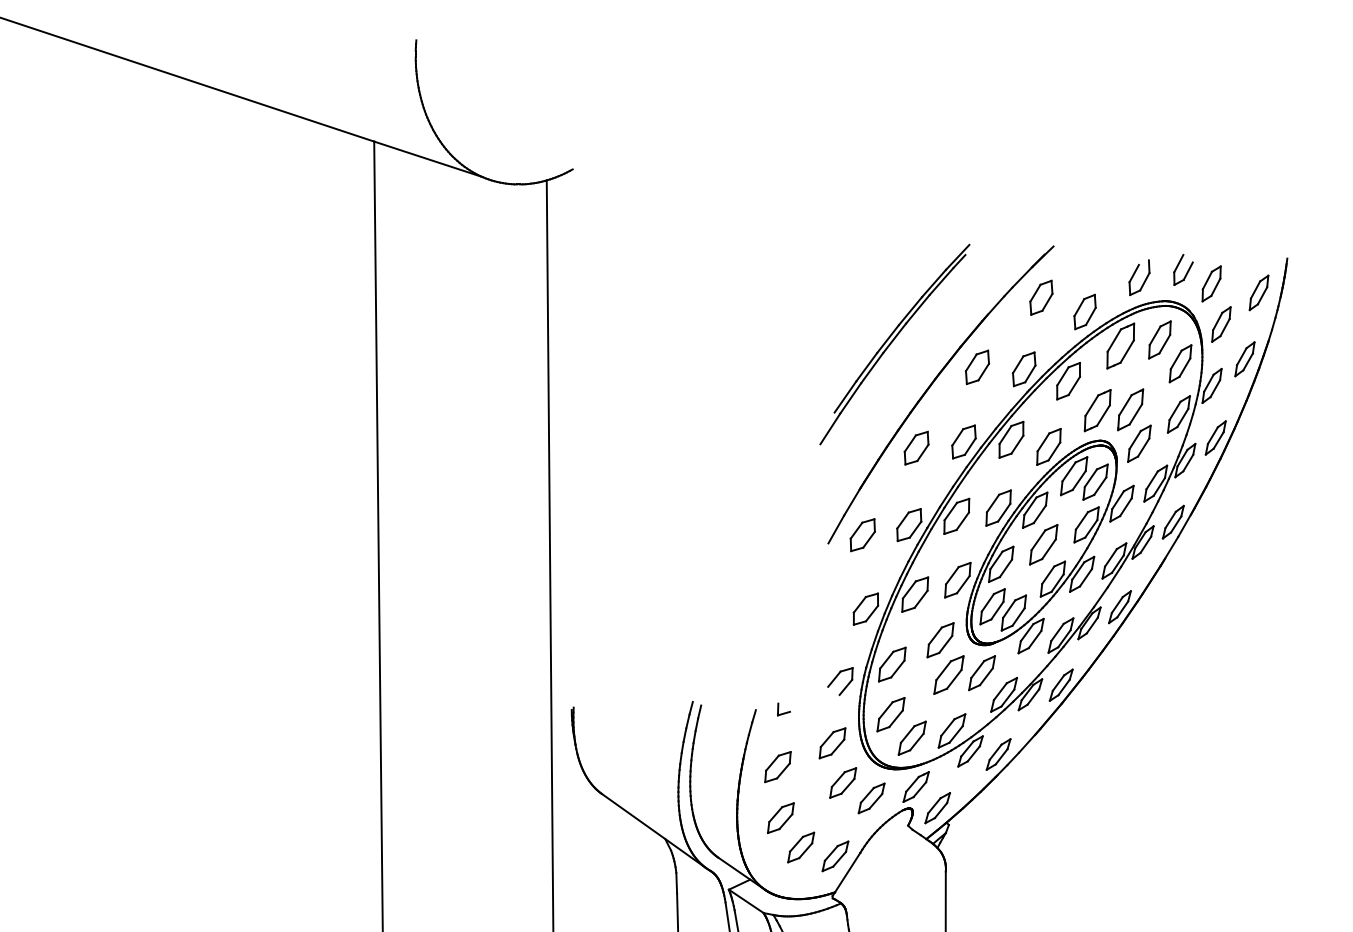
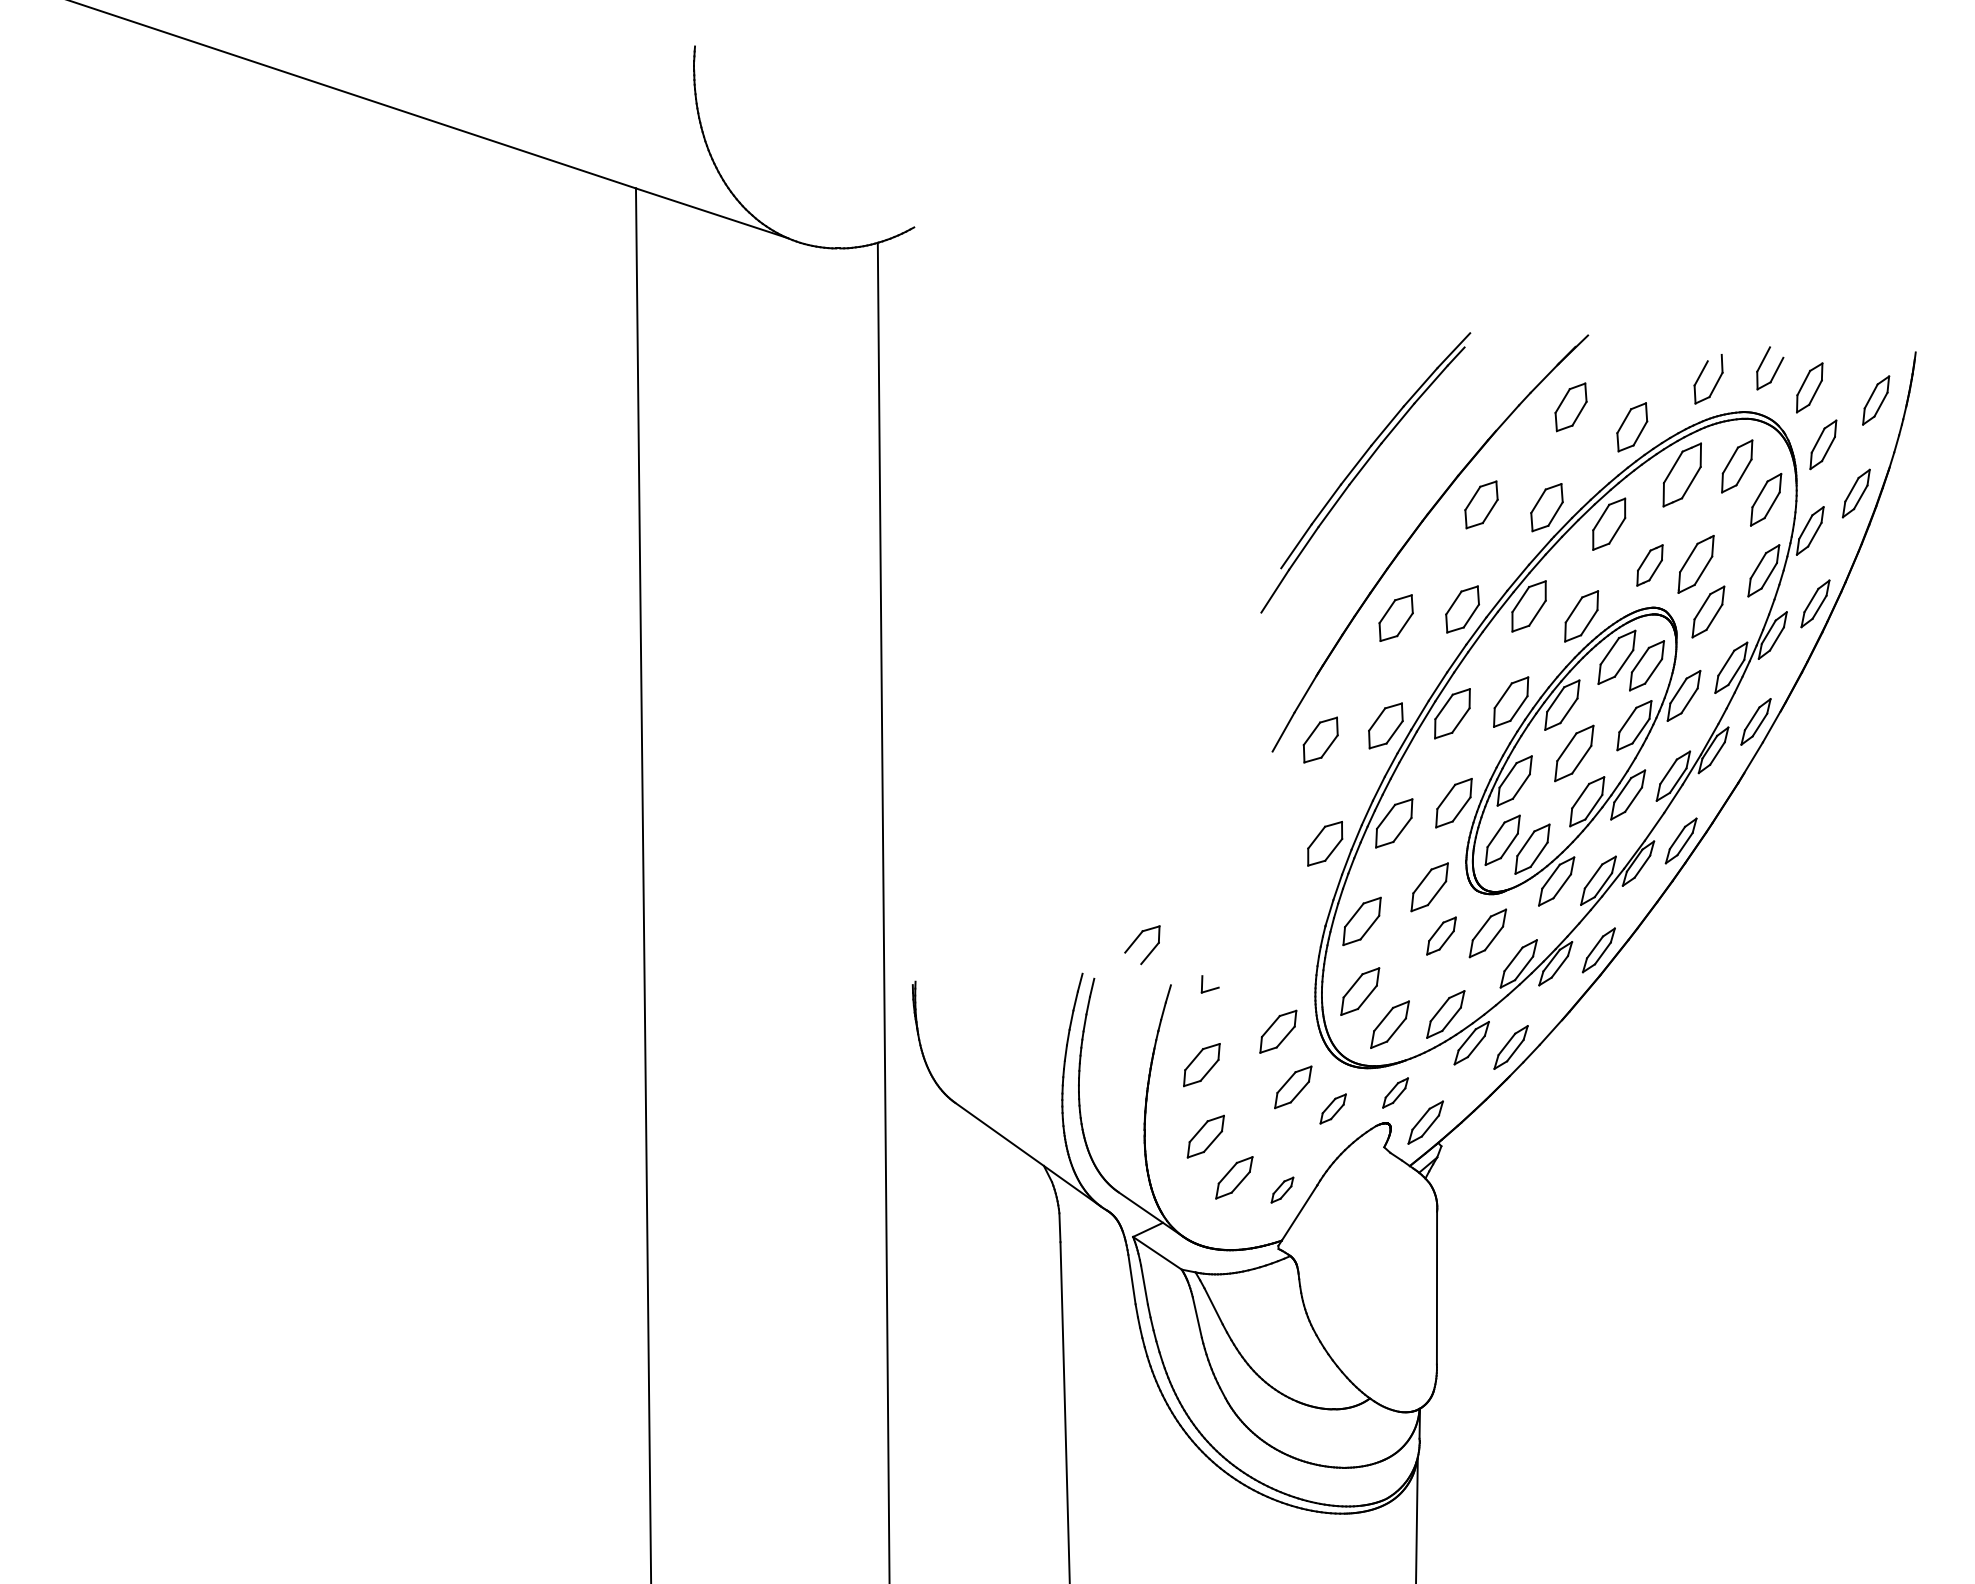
part: (1097, 410) -> (1649, 565), size x0.7
part: (948, 674) -> (1441, 935), size x0.7
part: (836, 677) -> (1137, 939), moved
part: (916, 786) -> (1395, 1092), size x0.7
part: (871, 798) -> (1333, 1108), size x0.7
part: (835, 855) -> (1282, 1189), size x0.6

